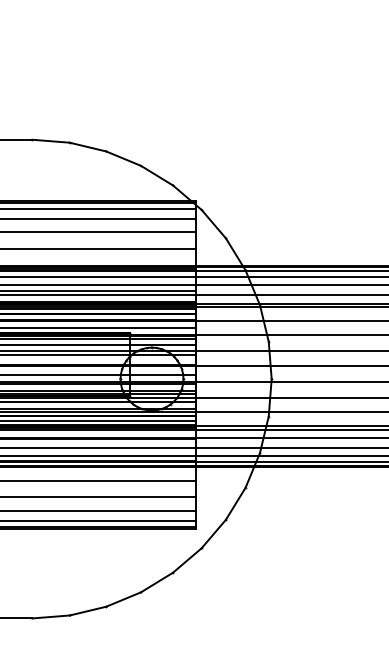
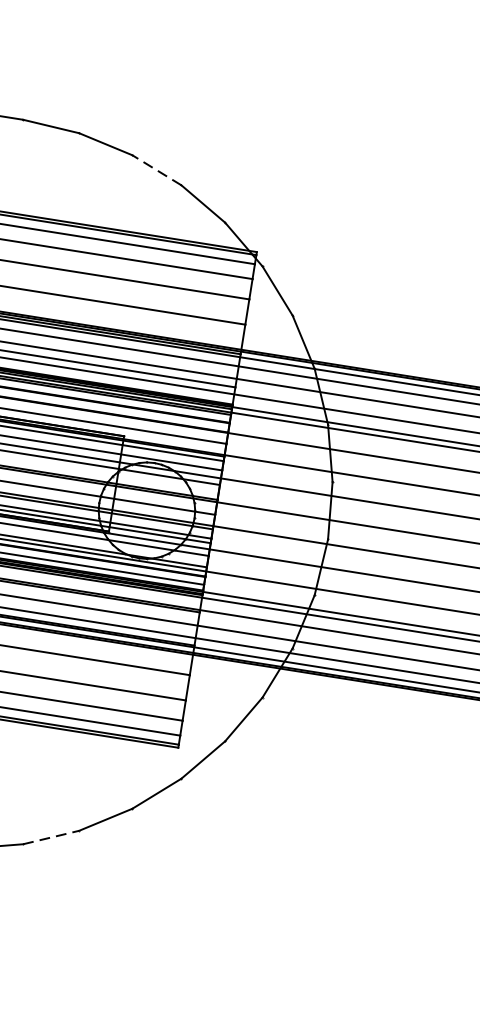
line: (123, 158) -> (156, 169), solid -> dashed
line: (123, 599) -> (50, 837), solid -> dashed

